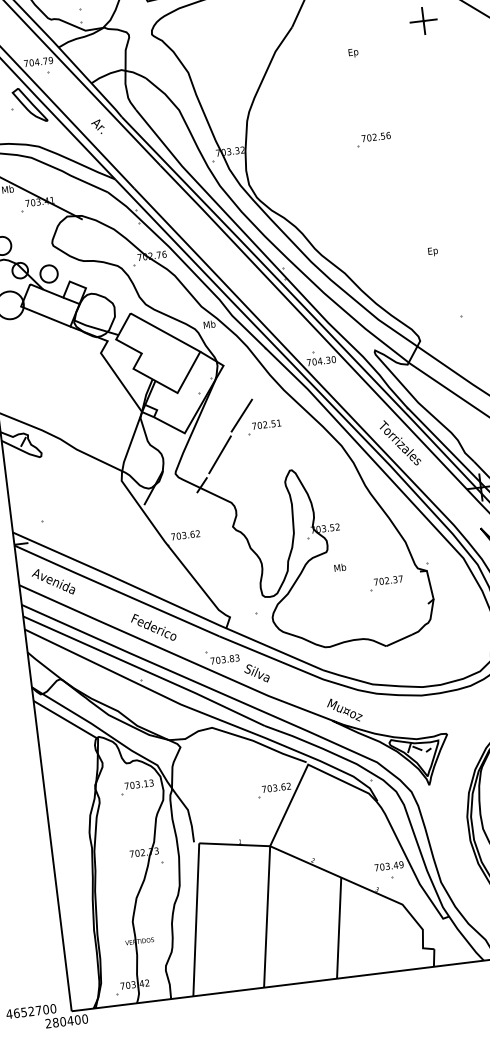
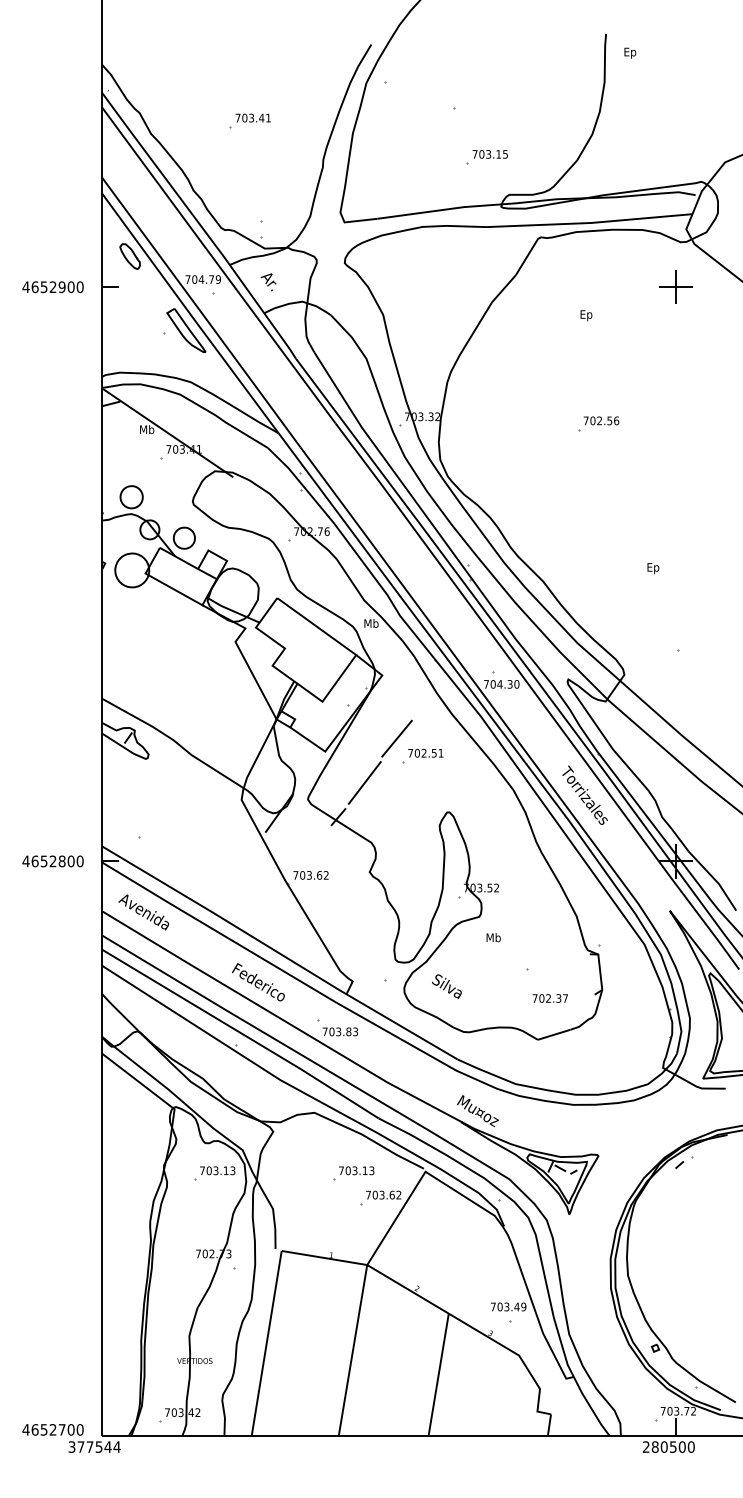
text: (97, 127) -> (268, 282), moved
text: (387, 580) -> (549, 998), moved
text: (256, 673) -> (446, 986), moved
part: (249, 773) -> (353, 1173), added
text: (66, 1020) -> (94, 1446), 280400 -> 377544

